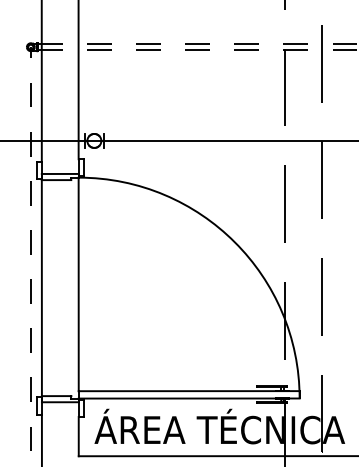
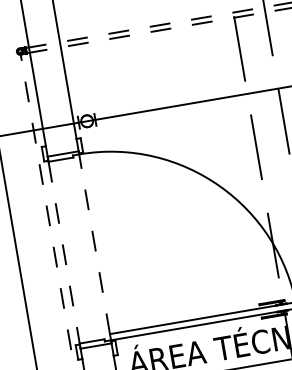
line: (78, 284) -> (94, 244), solid -> dashed
line: (41, 288) -> (63, 253), solid -> dashed

